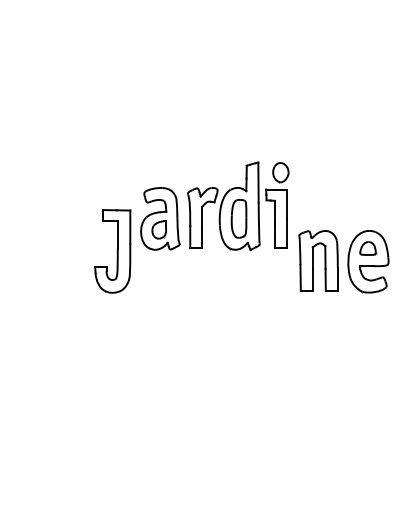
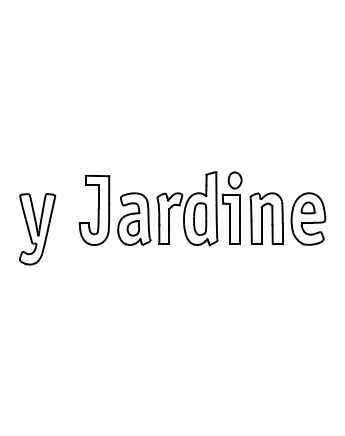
part: (214, 206) -> (179, 208), moved
part: (44, 274) -> (37, 229), added

